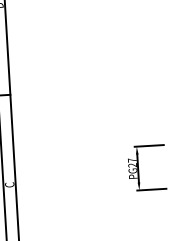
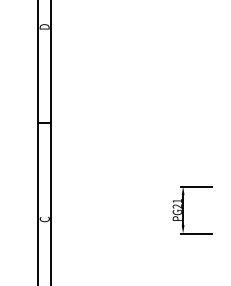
text: (131, 160) -> (176, 201), PG27 -> PG21

